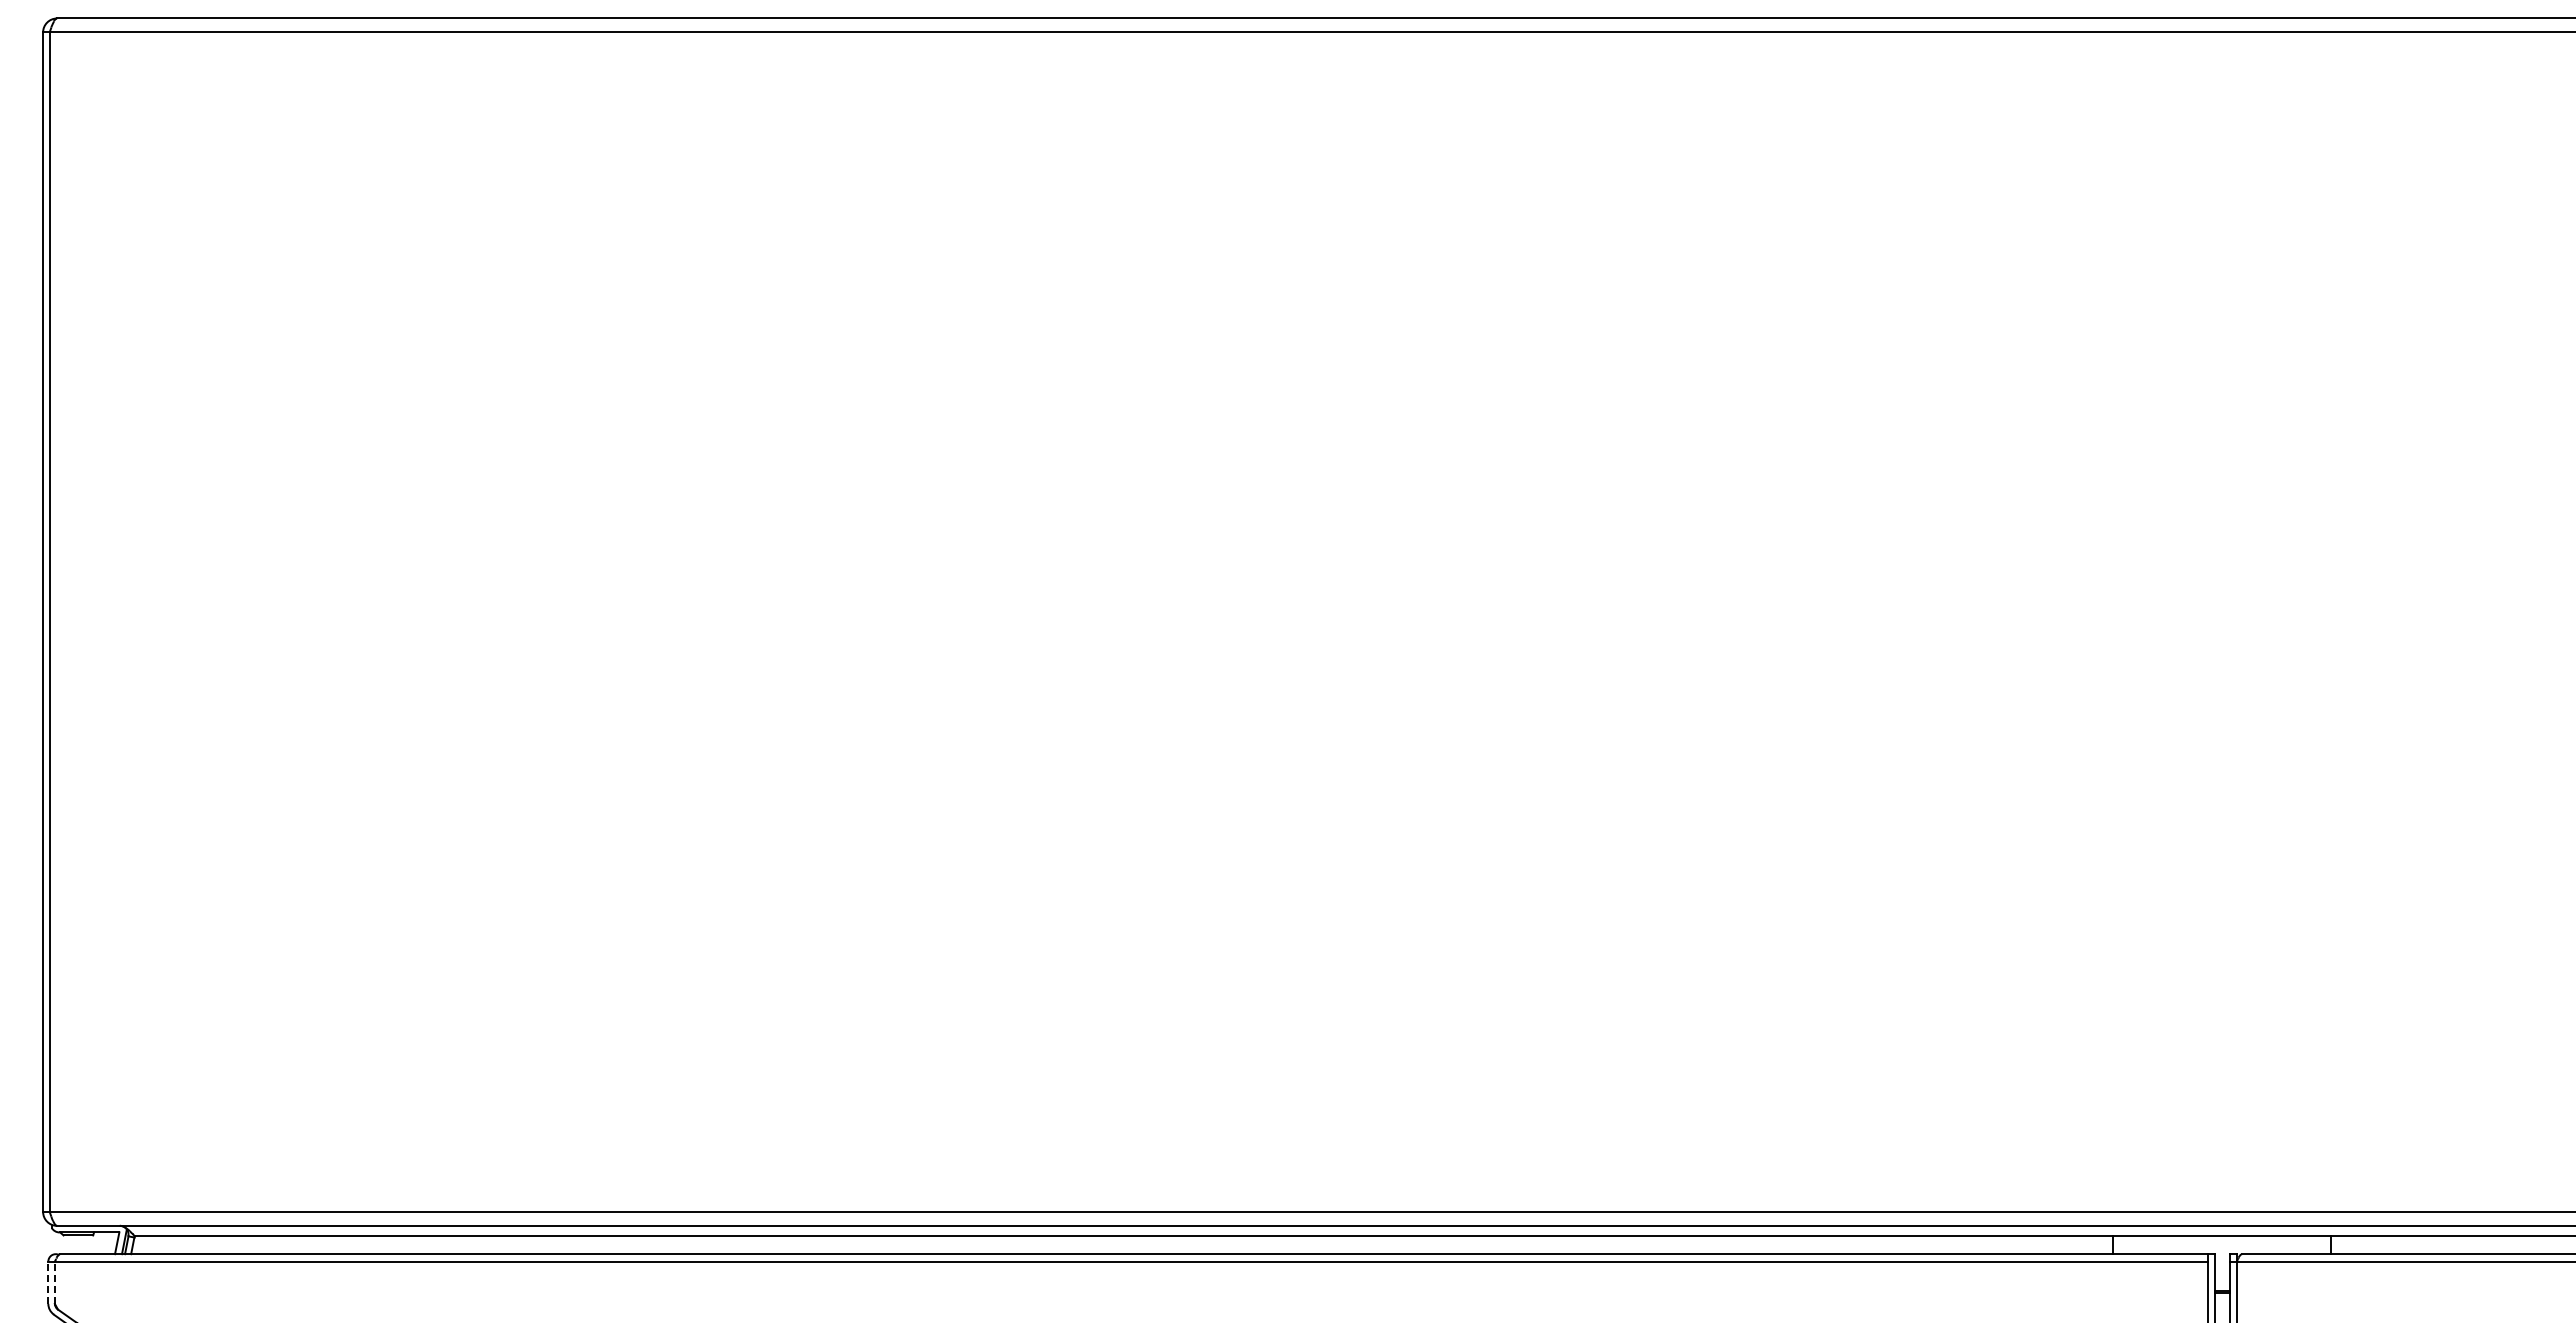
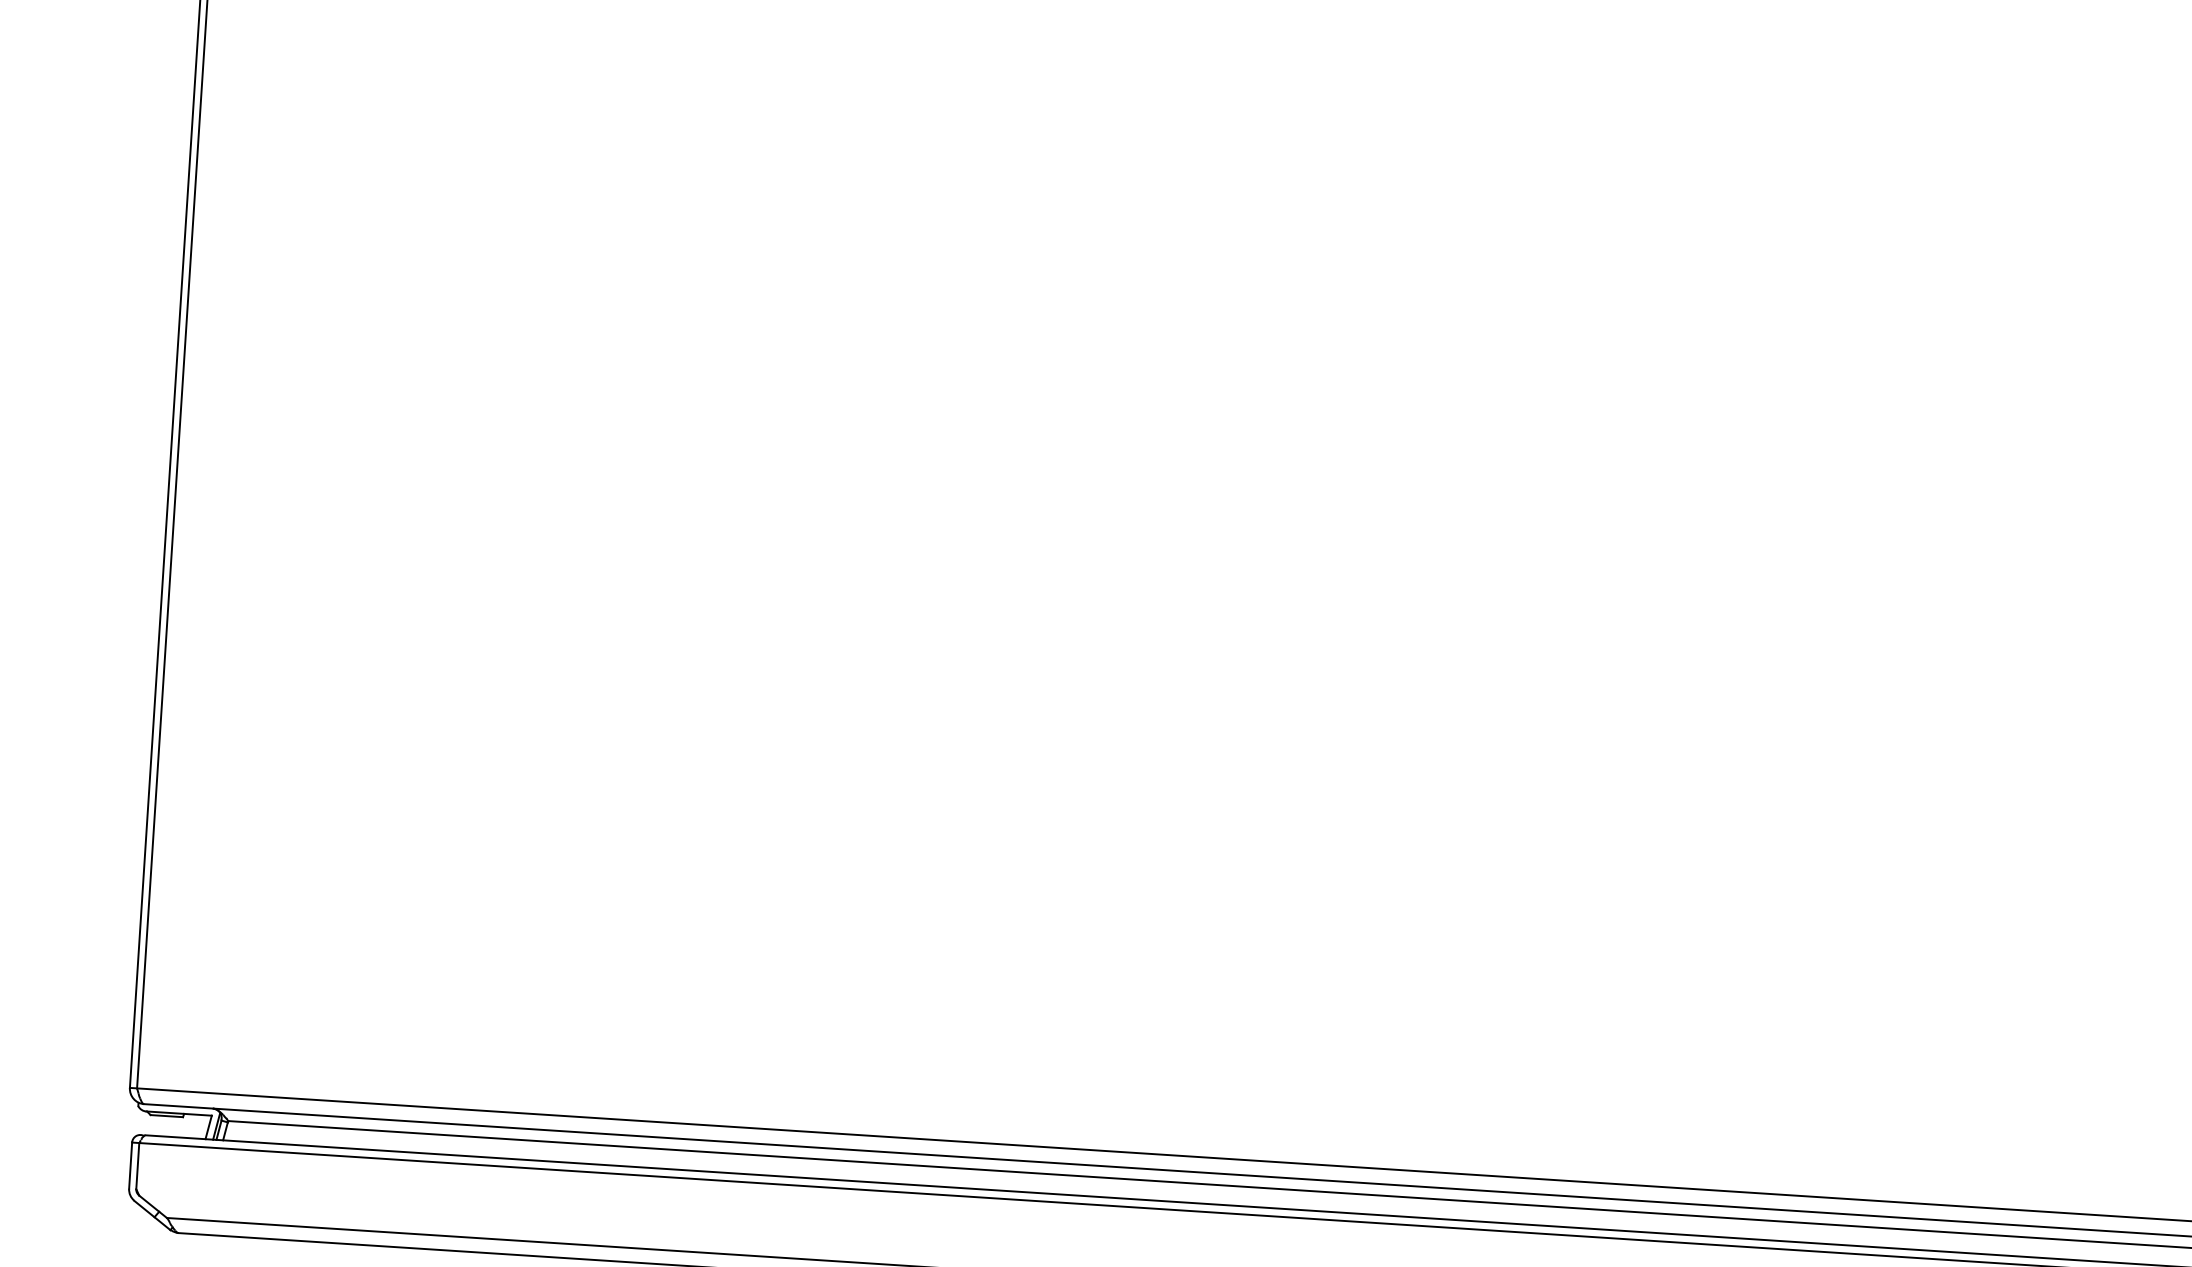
line: (48, 1282) -> (130, 1165), dashed -> solid
line: (54, 1282) -> (137, 1165), dashed -> solid

